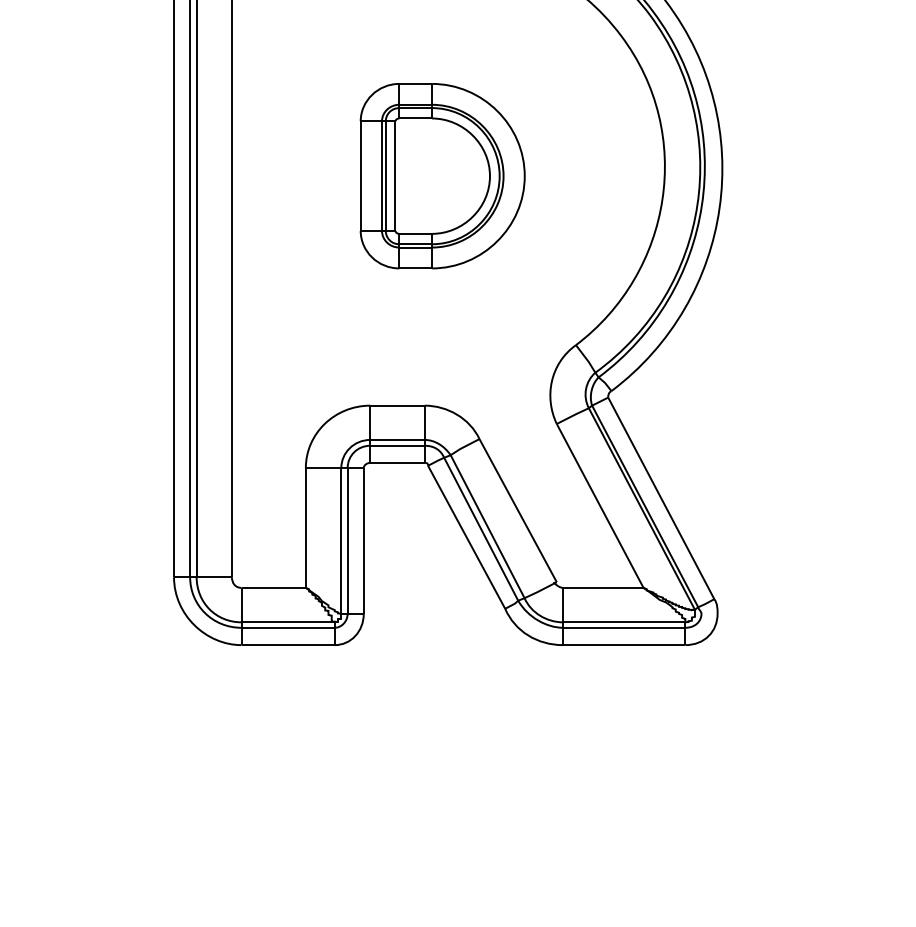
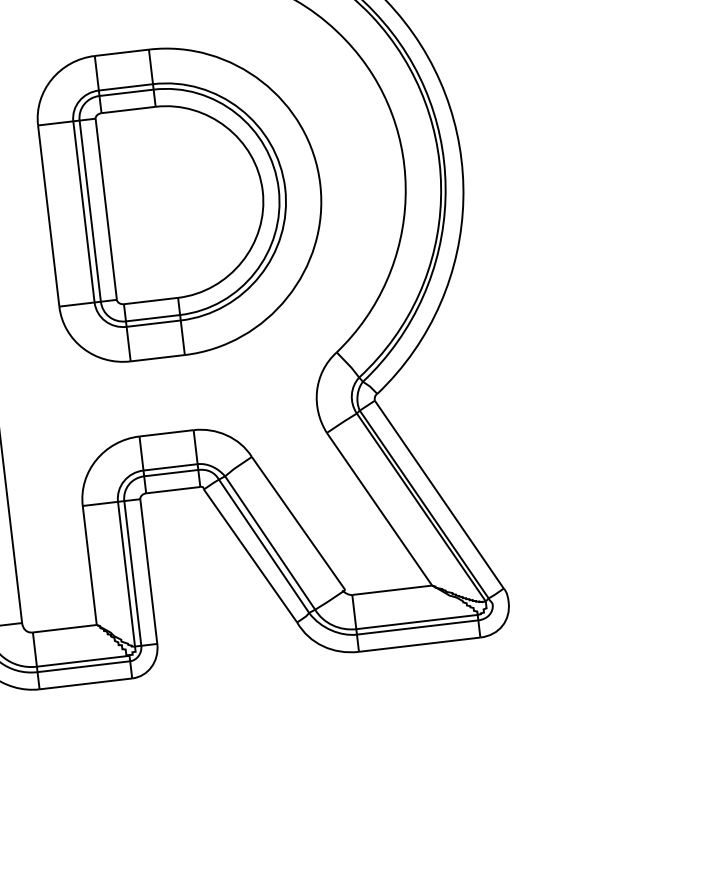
part: (442, 175) -> (184, 199), size x1.67

